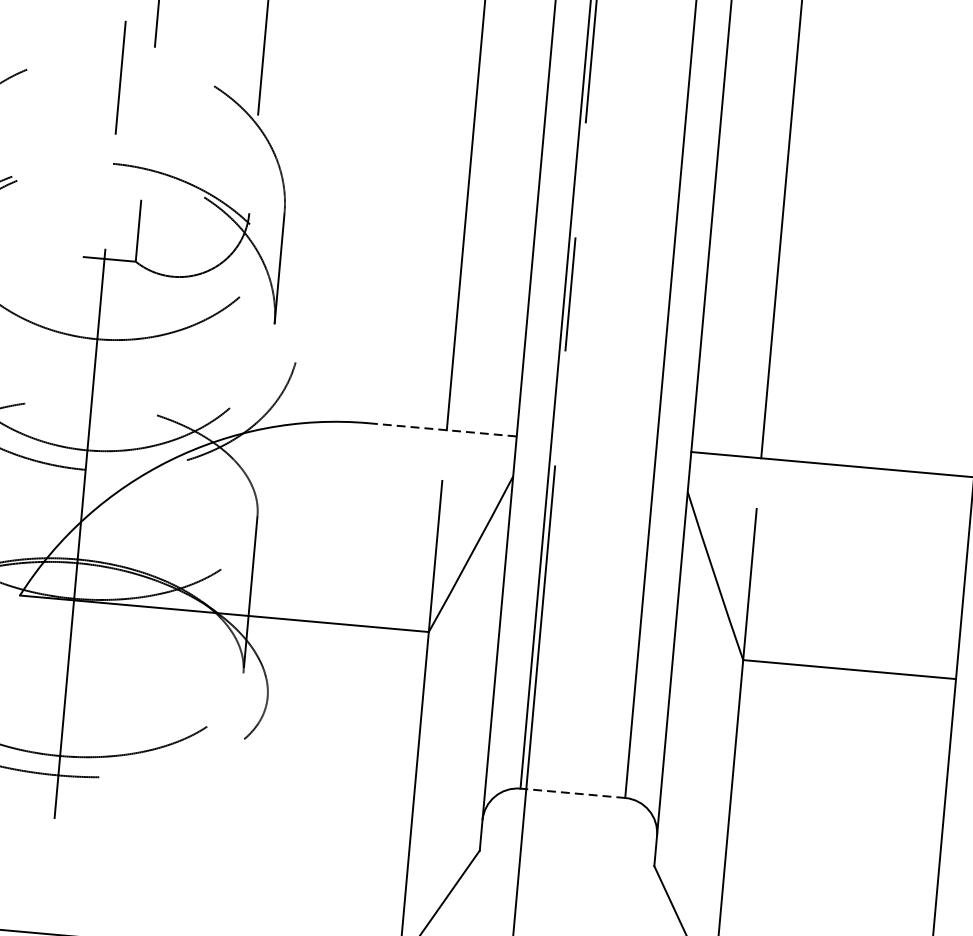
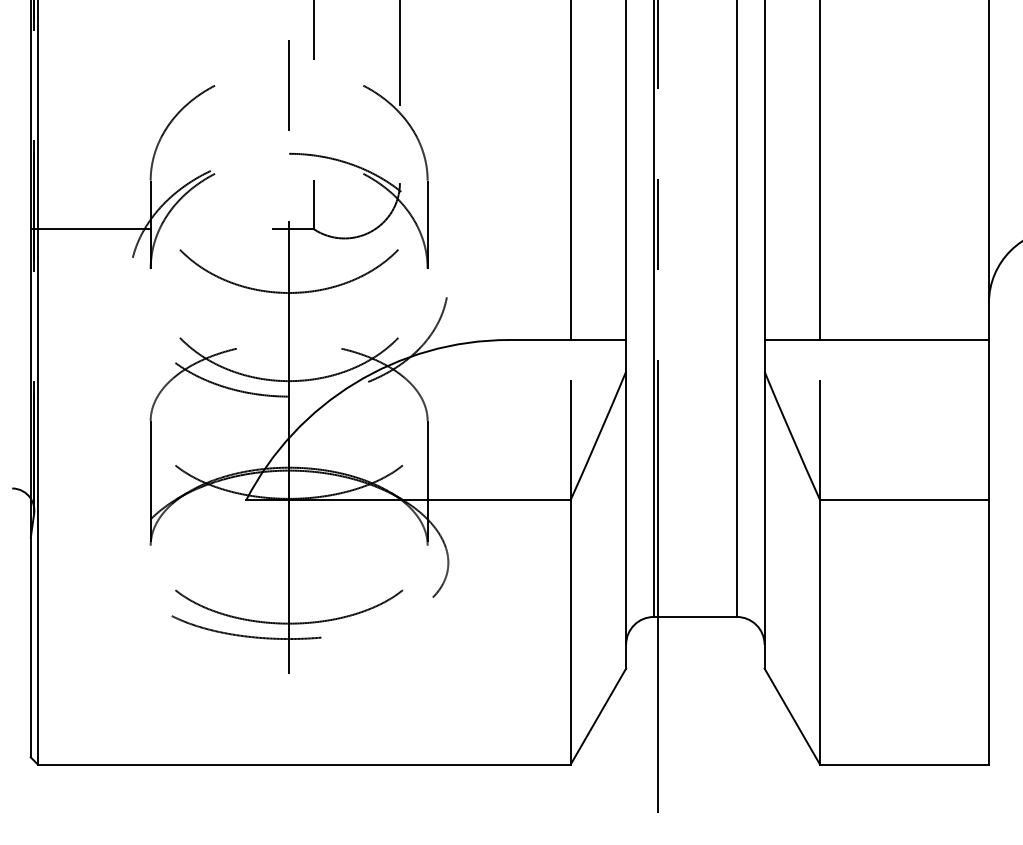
line: (442, 430) -> (567, 340), dashed -> solid
line: (573, 792) -> (695, 616), dashed -> solid

